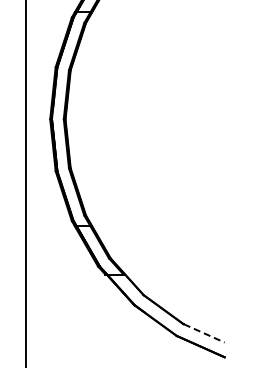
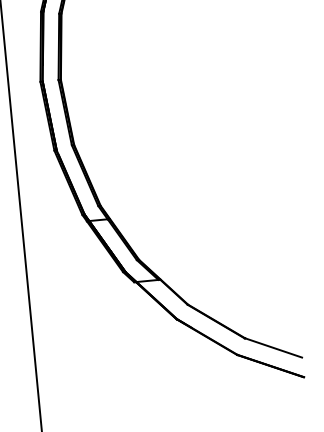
line: (204, 333) -> (273, 348), dashed -> solid

